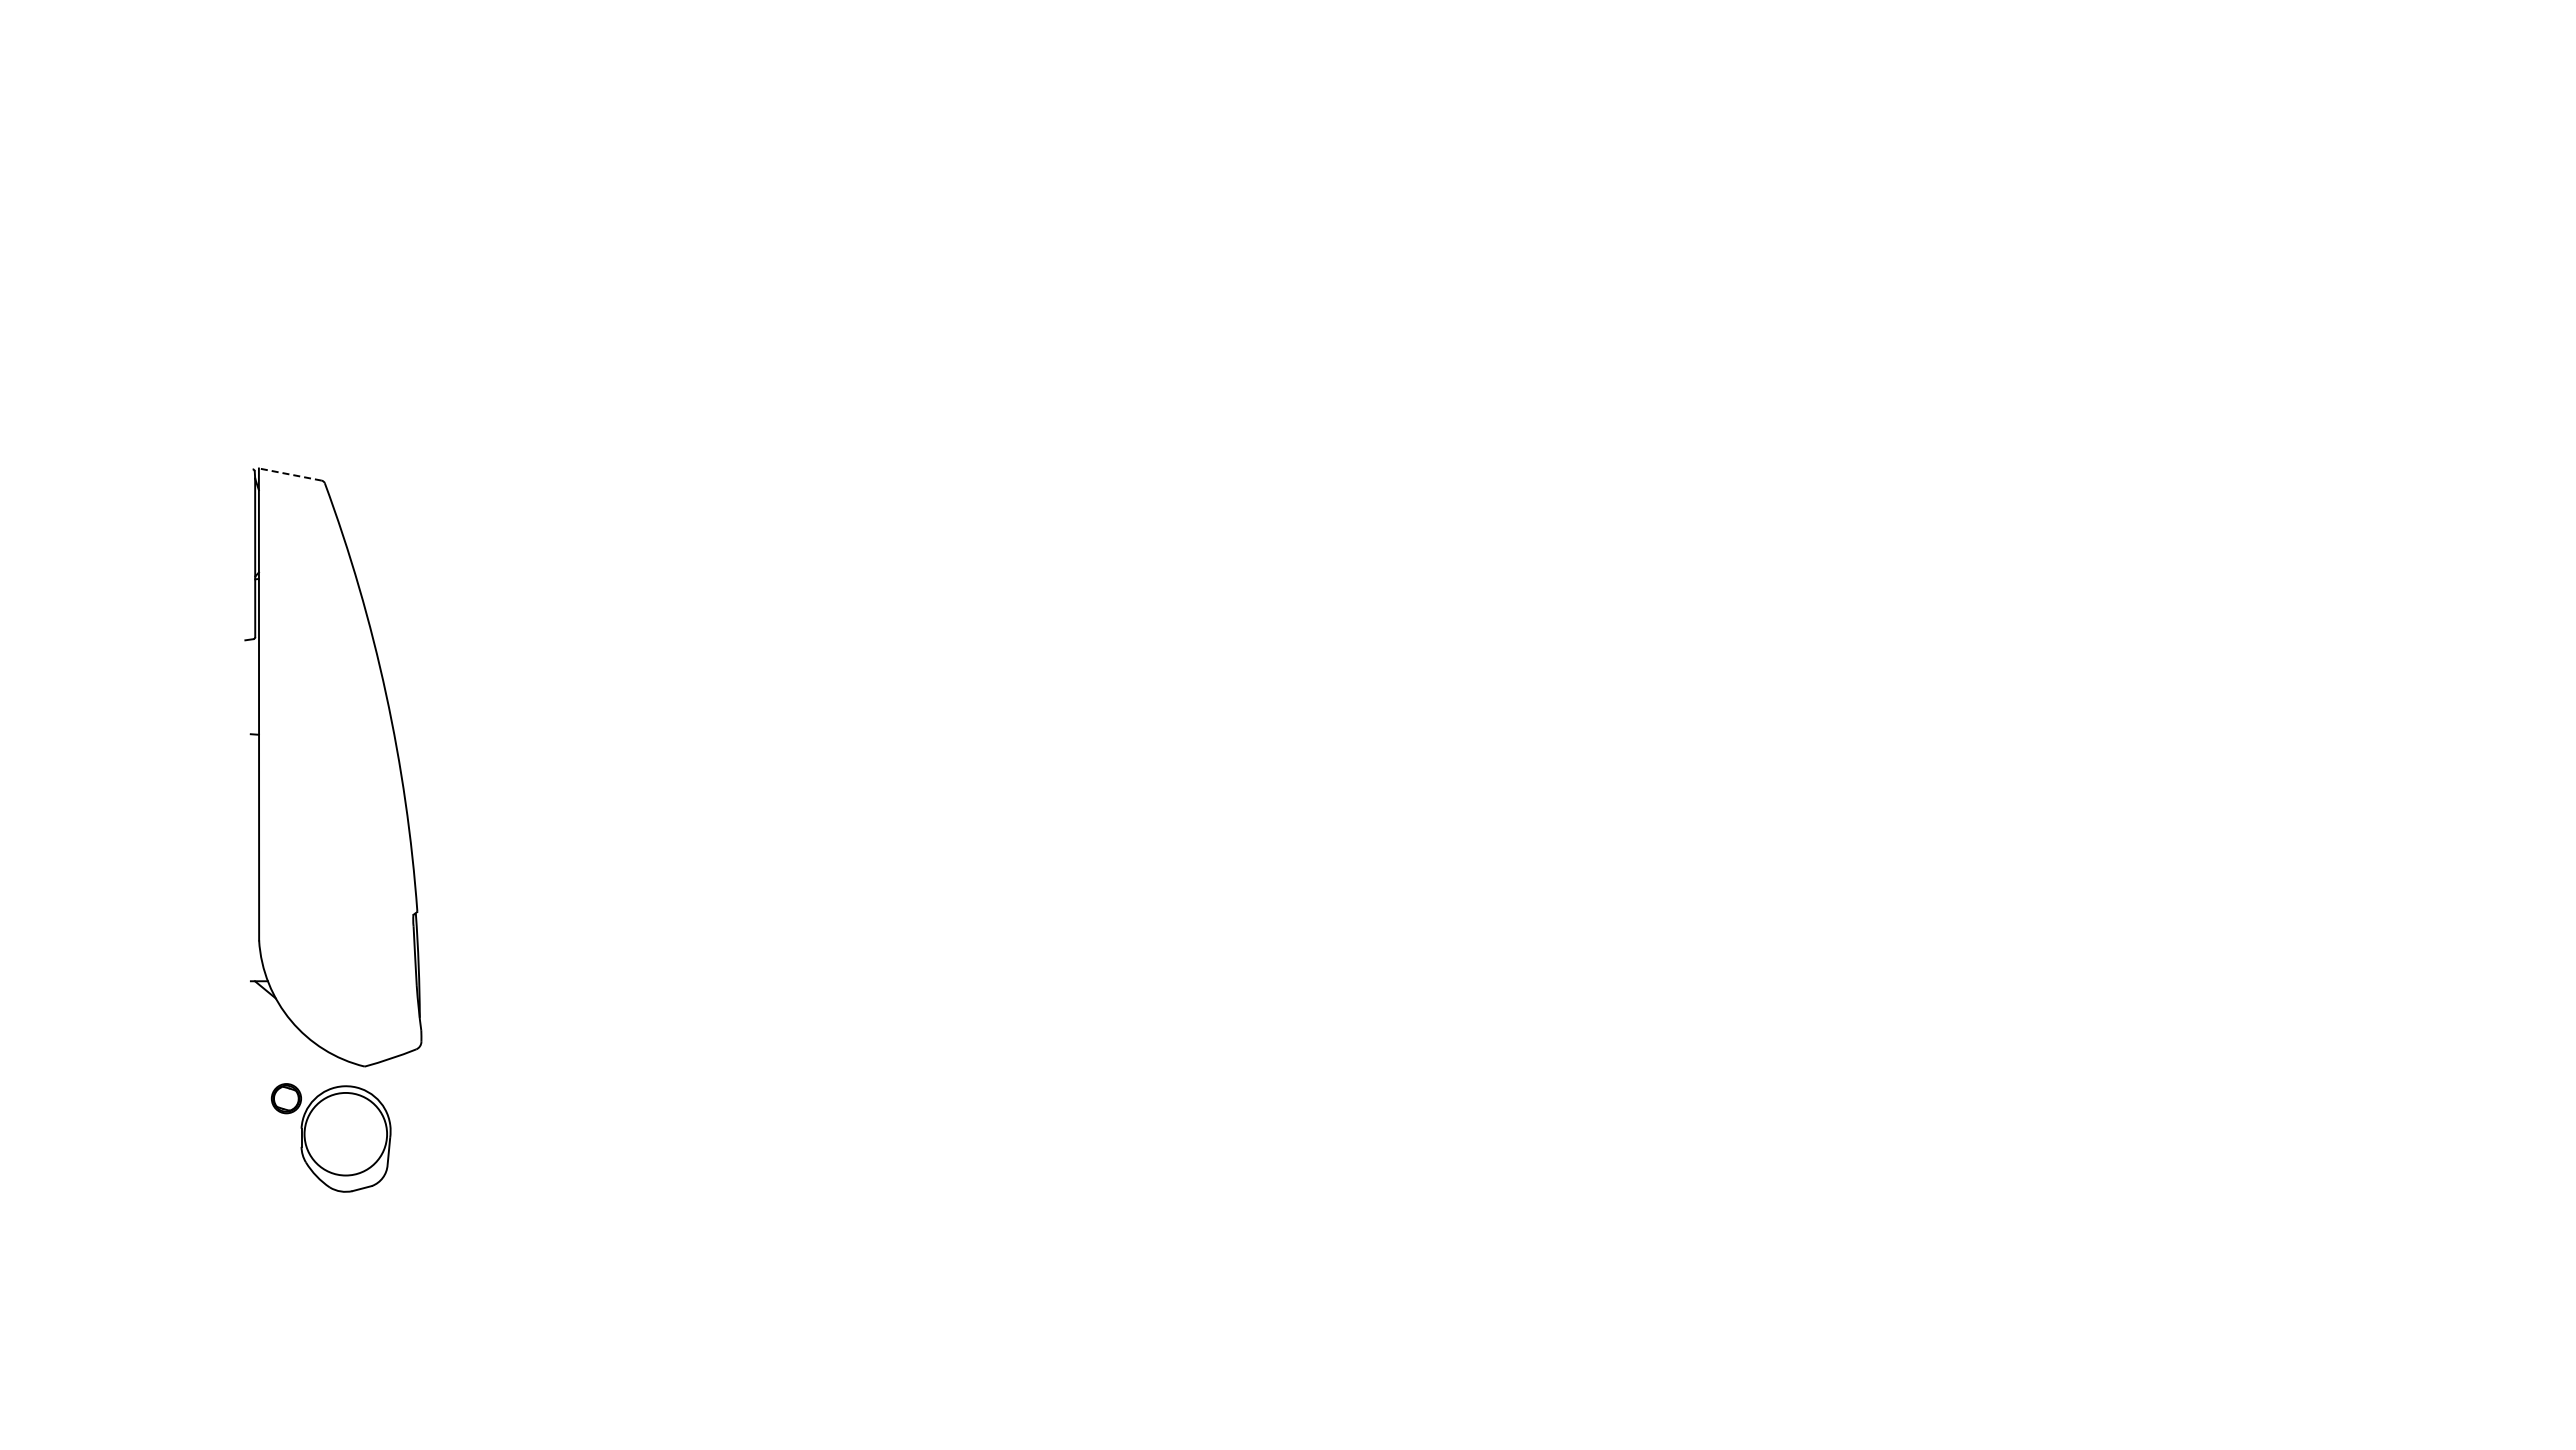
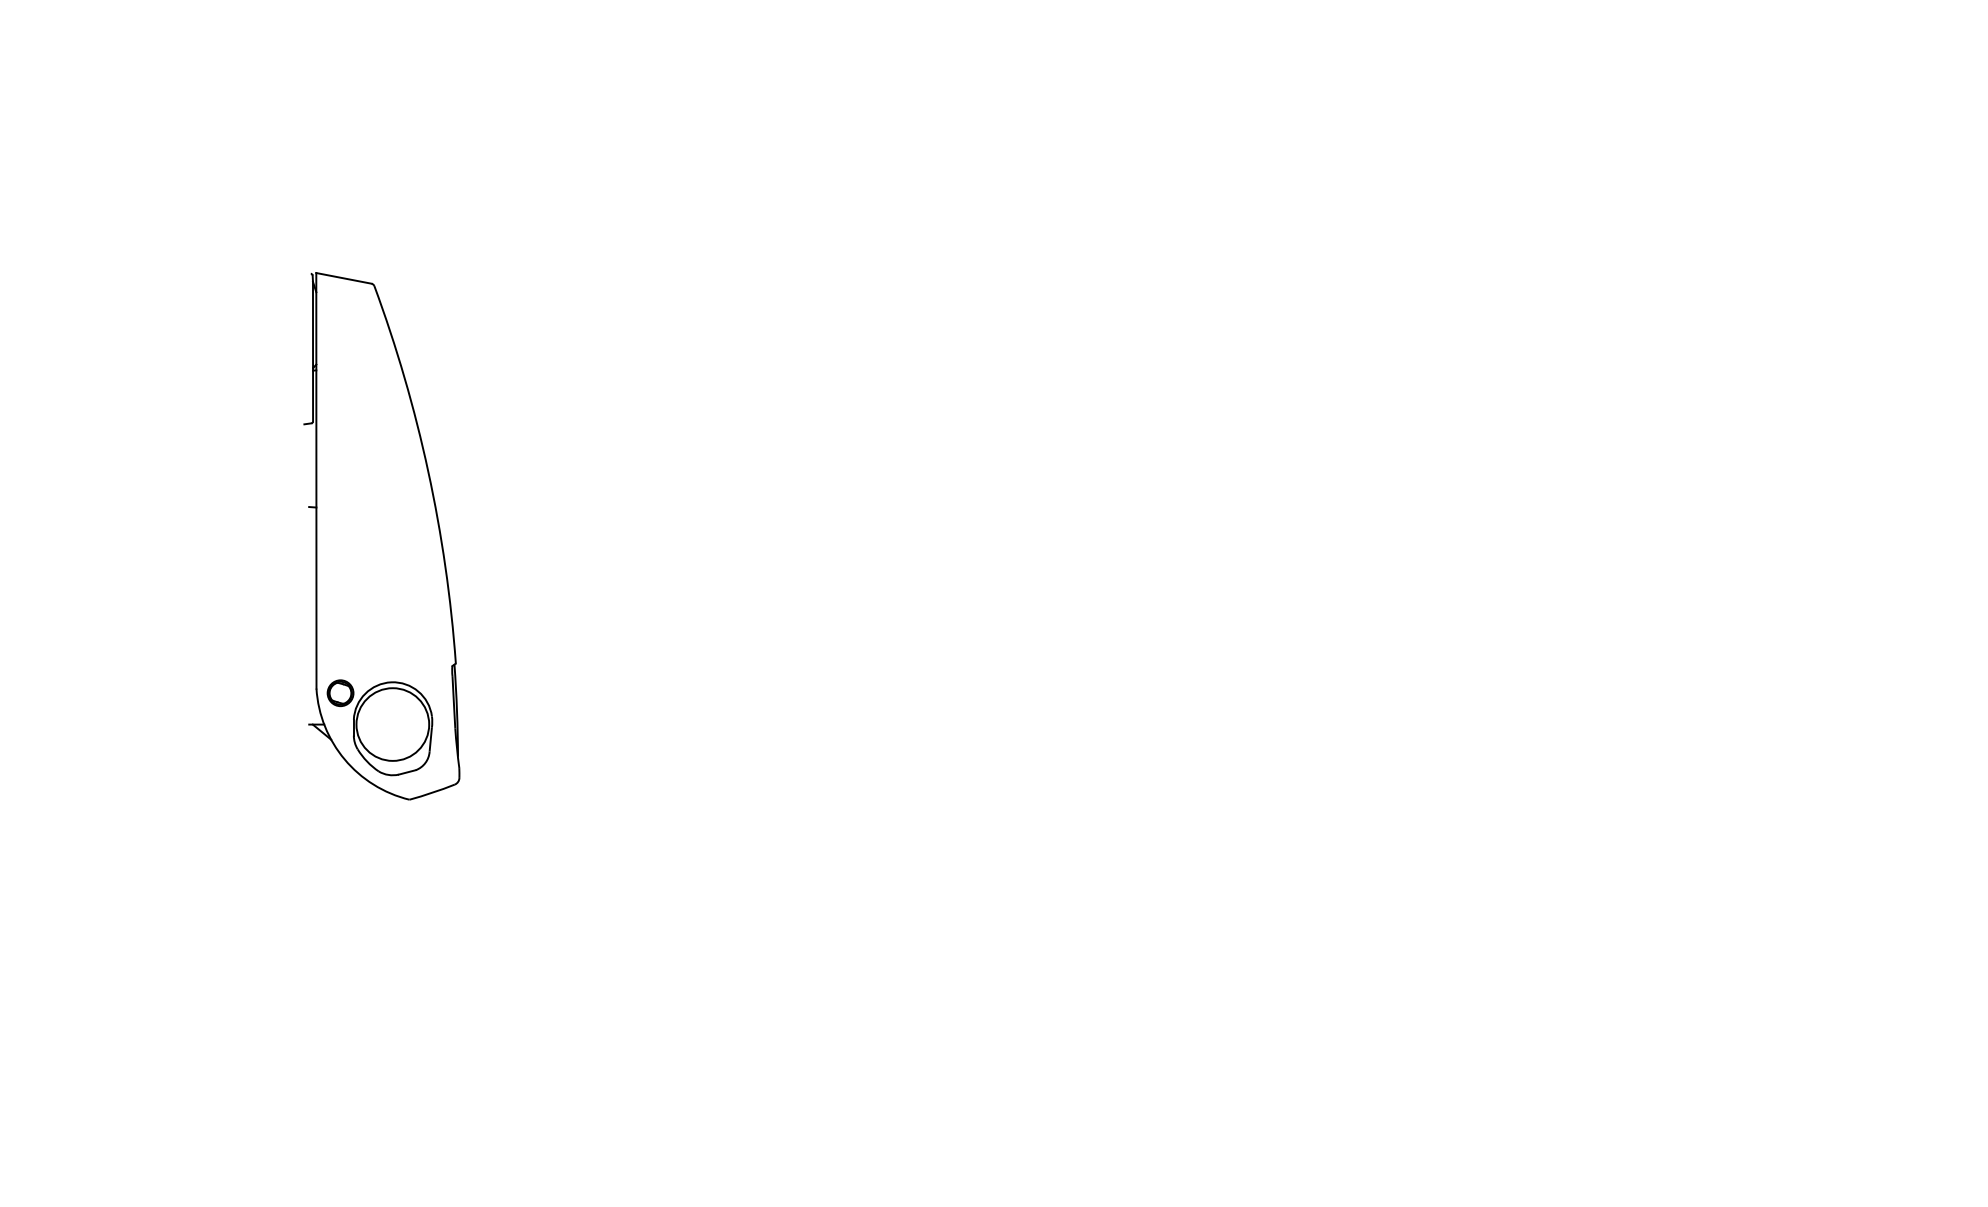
line: (289, 474) -> (343, 278), dashed -> solid
part: (330, 1137) -> (379, 727), moved

